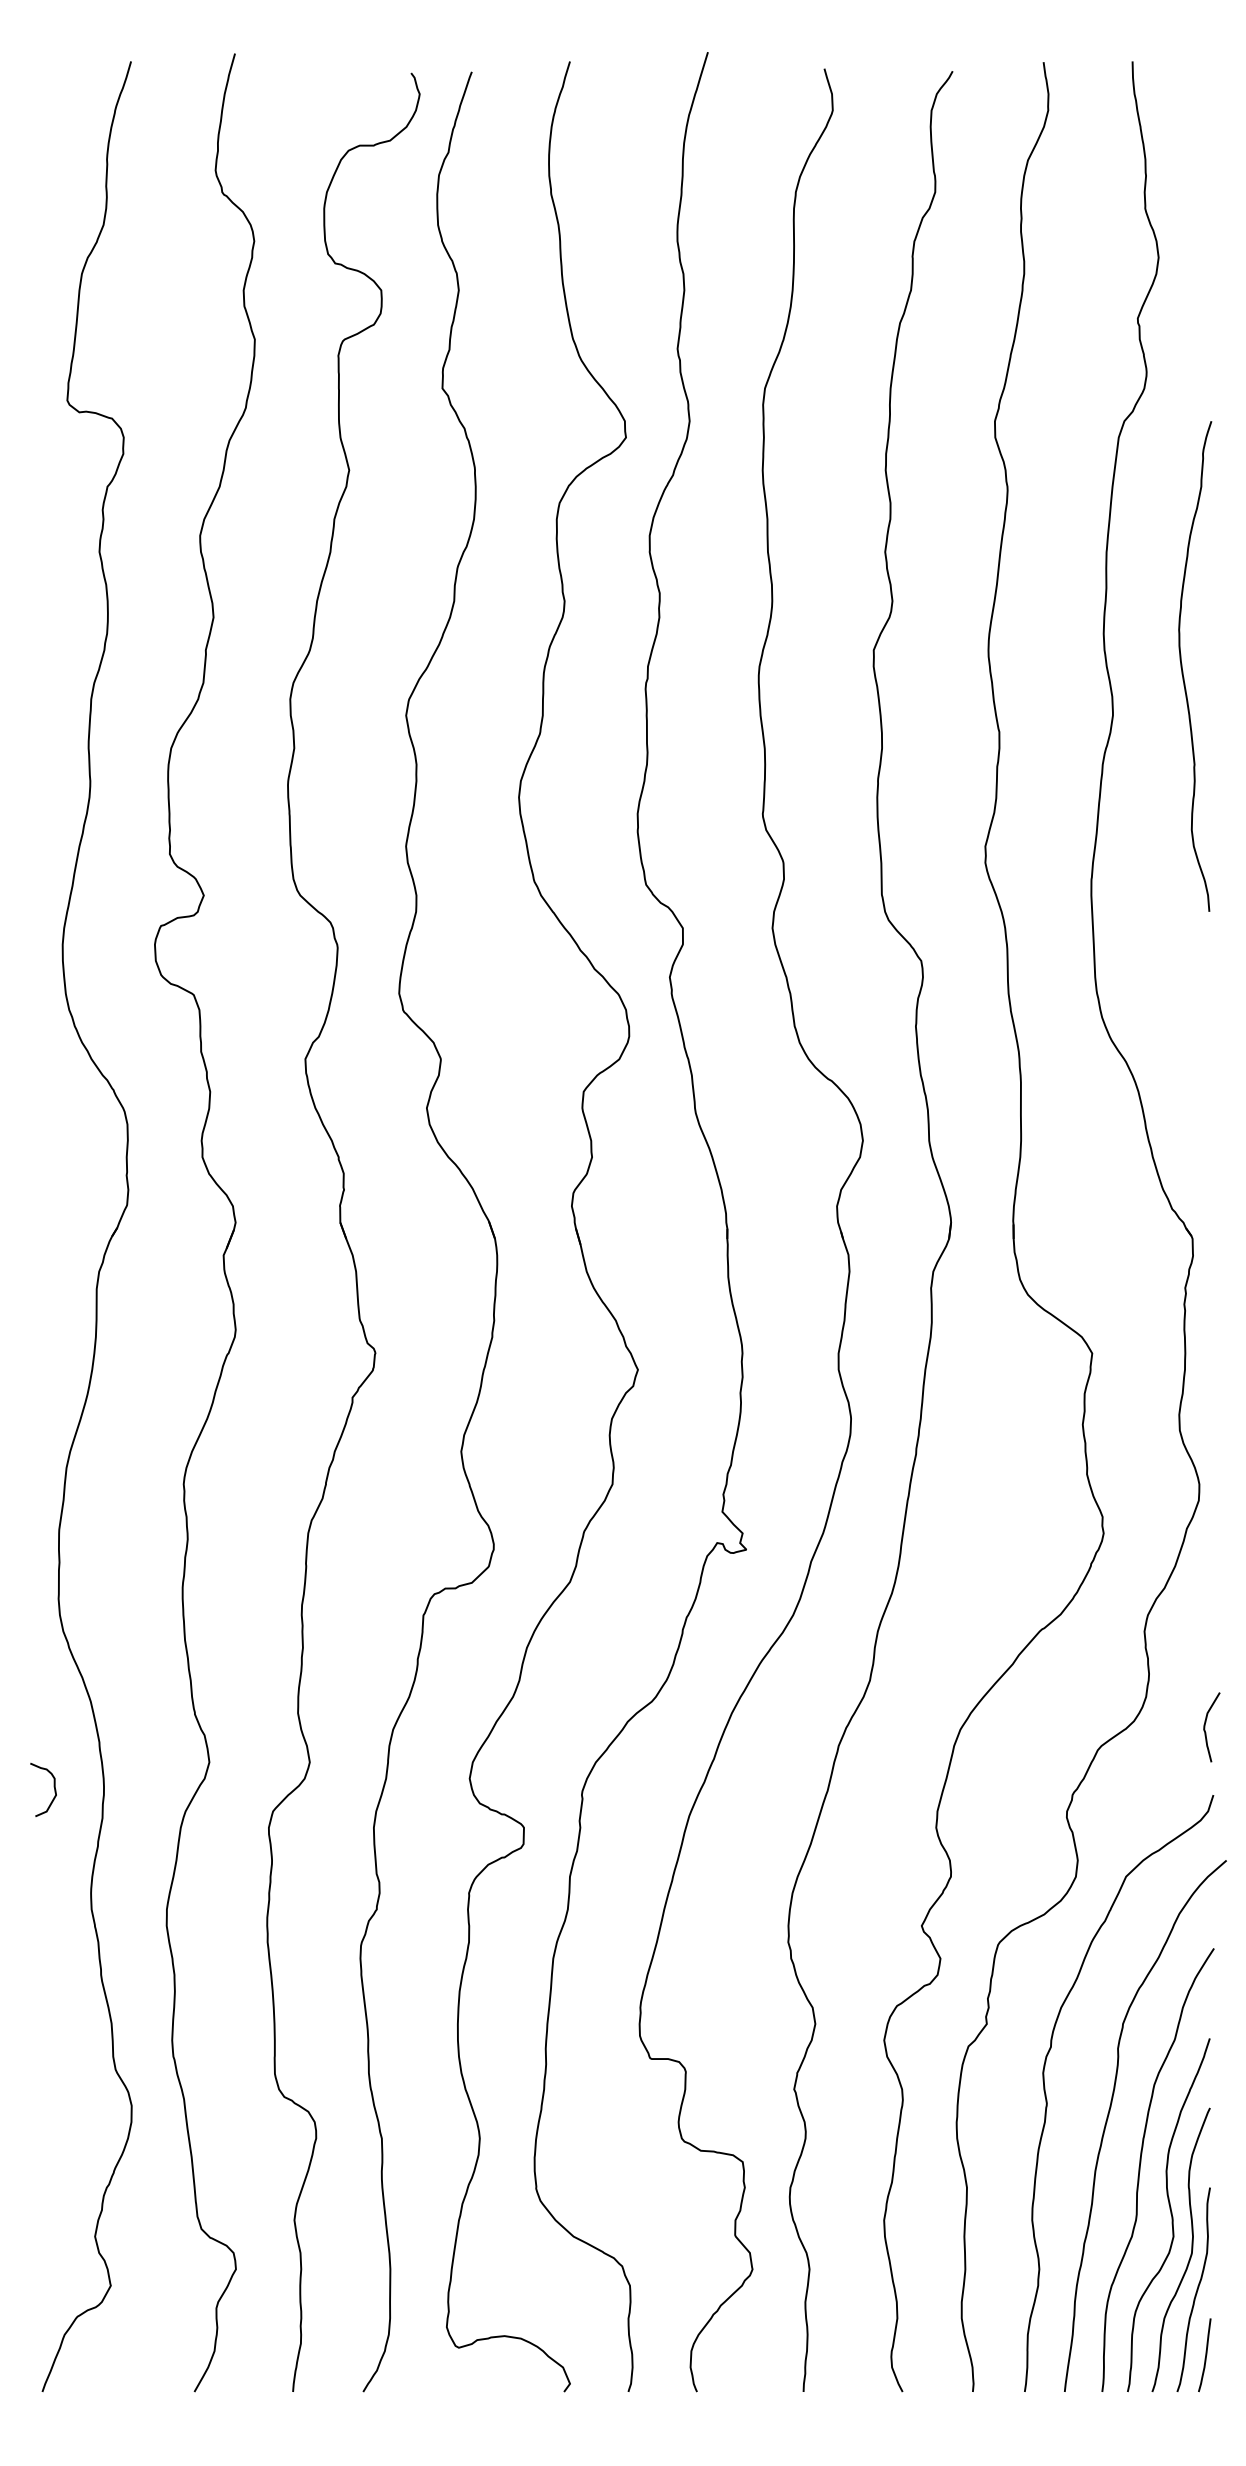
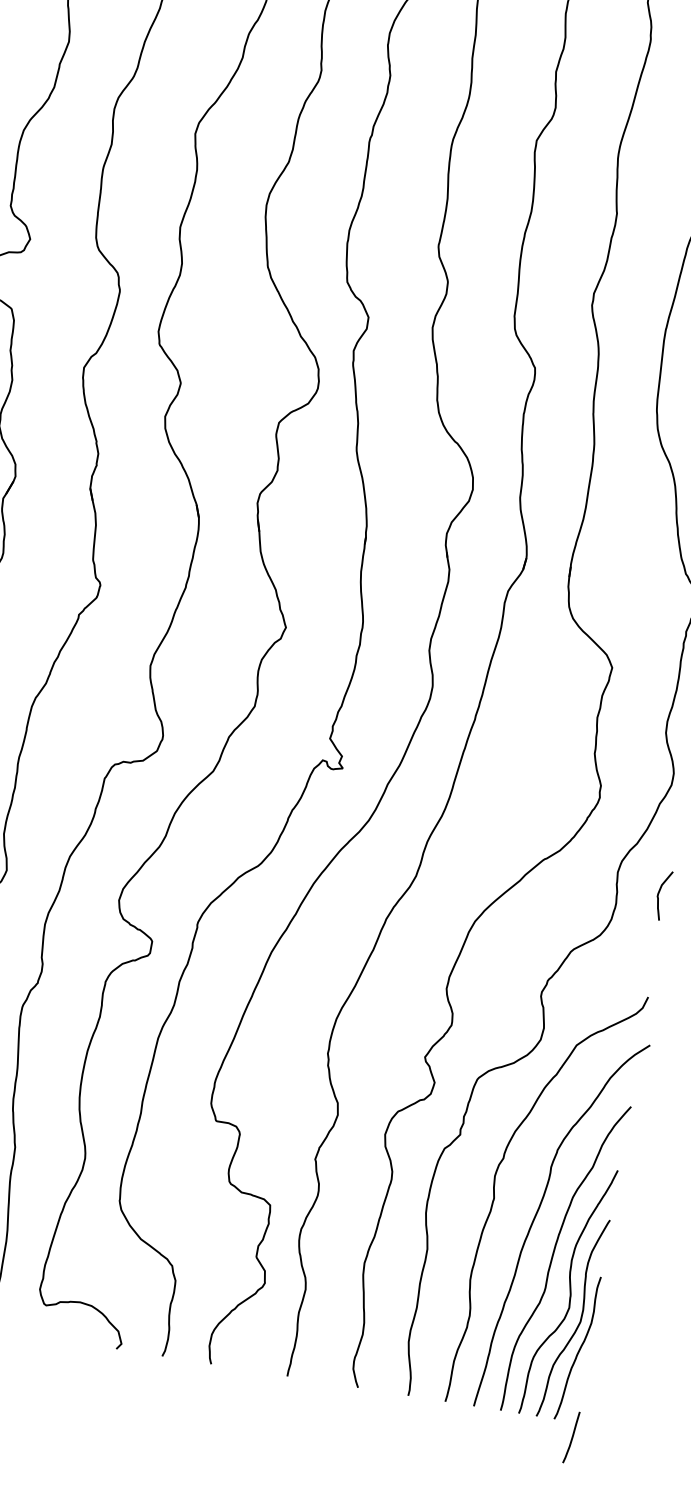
curve: (1205, 1727) -> (658, 895), moved
curve: (1205, 2355) -> (571, 1437), moved

